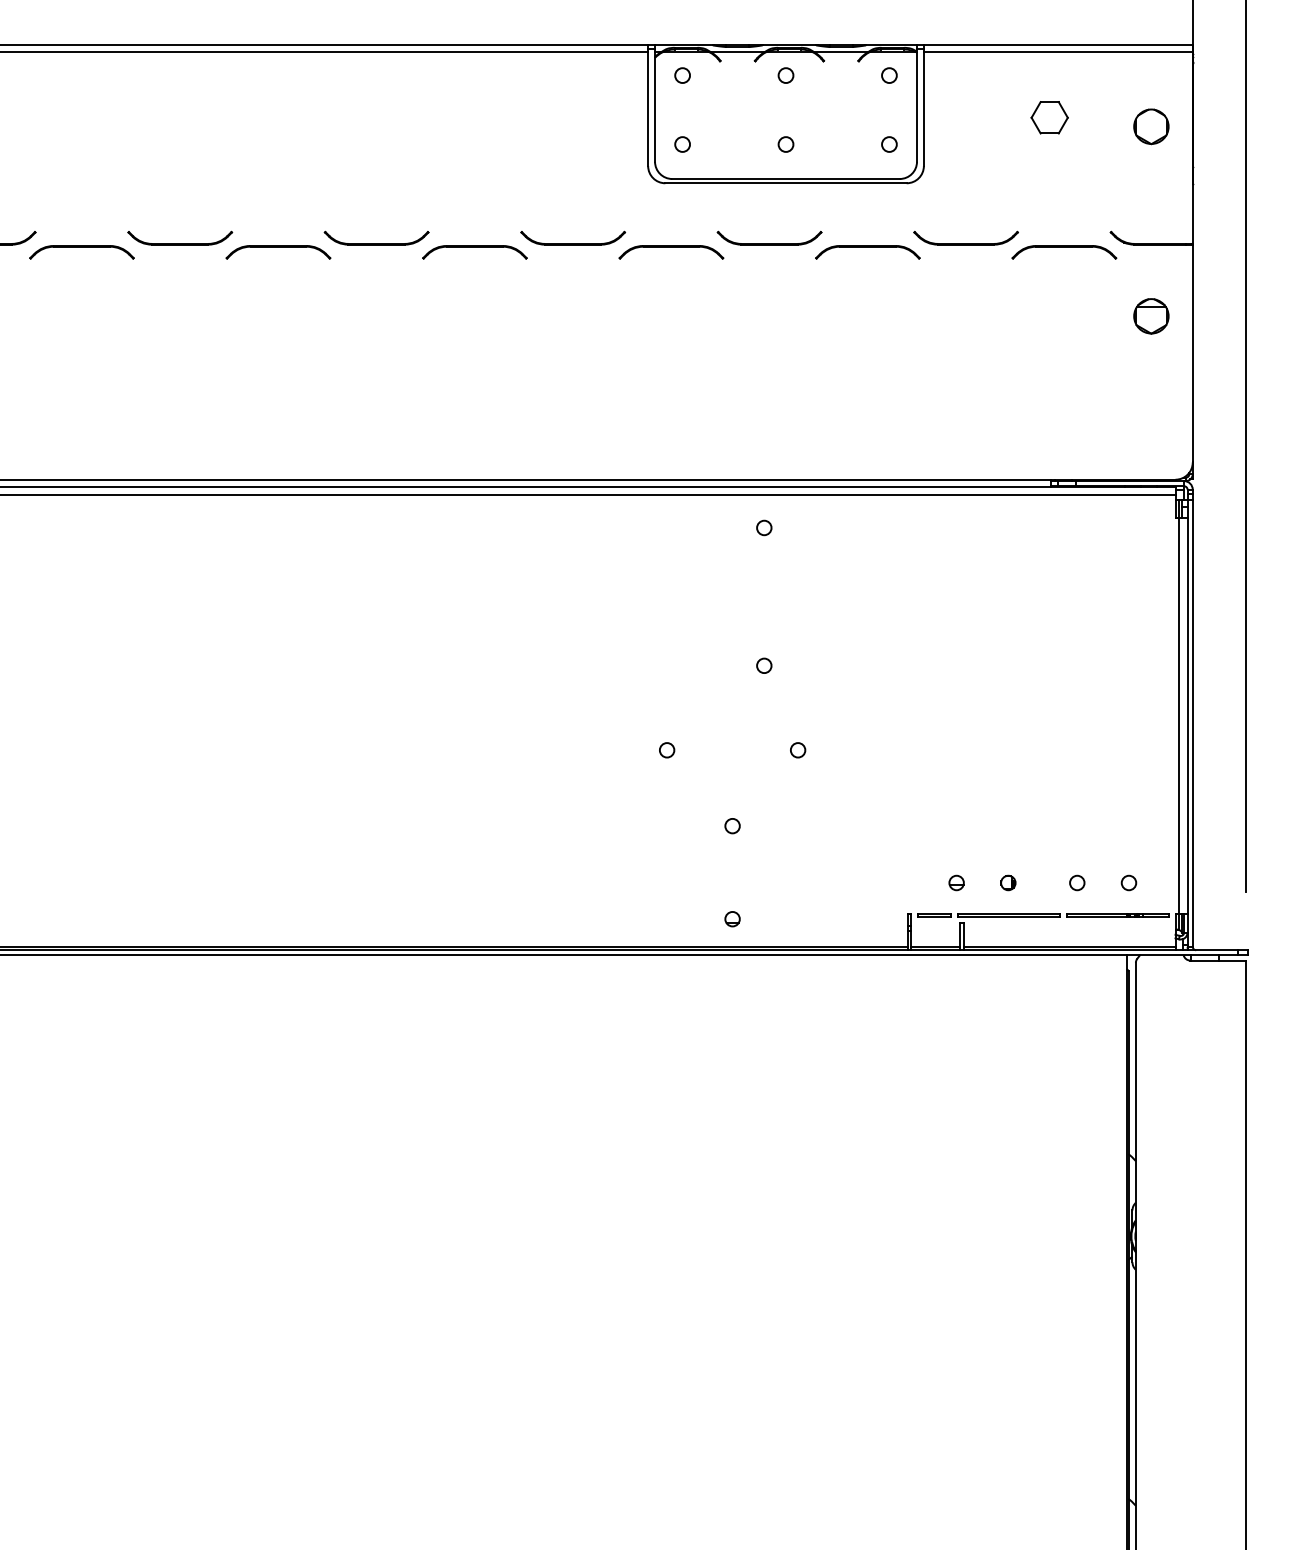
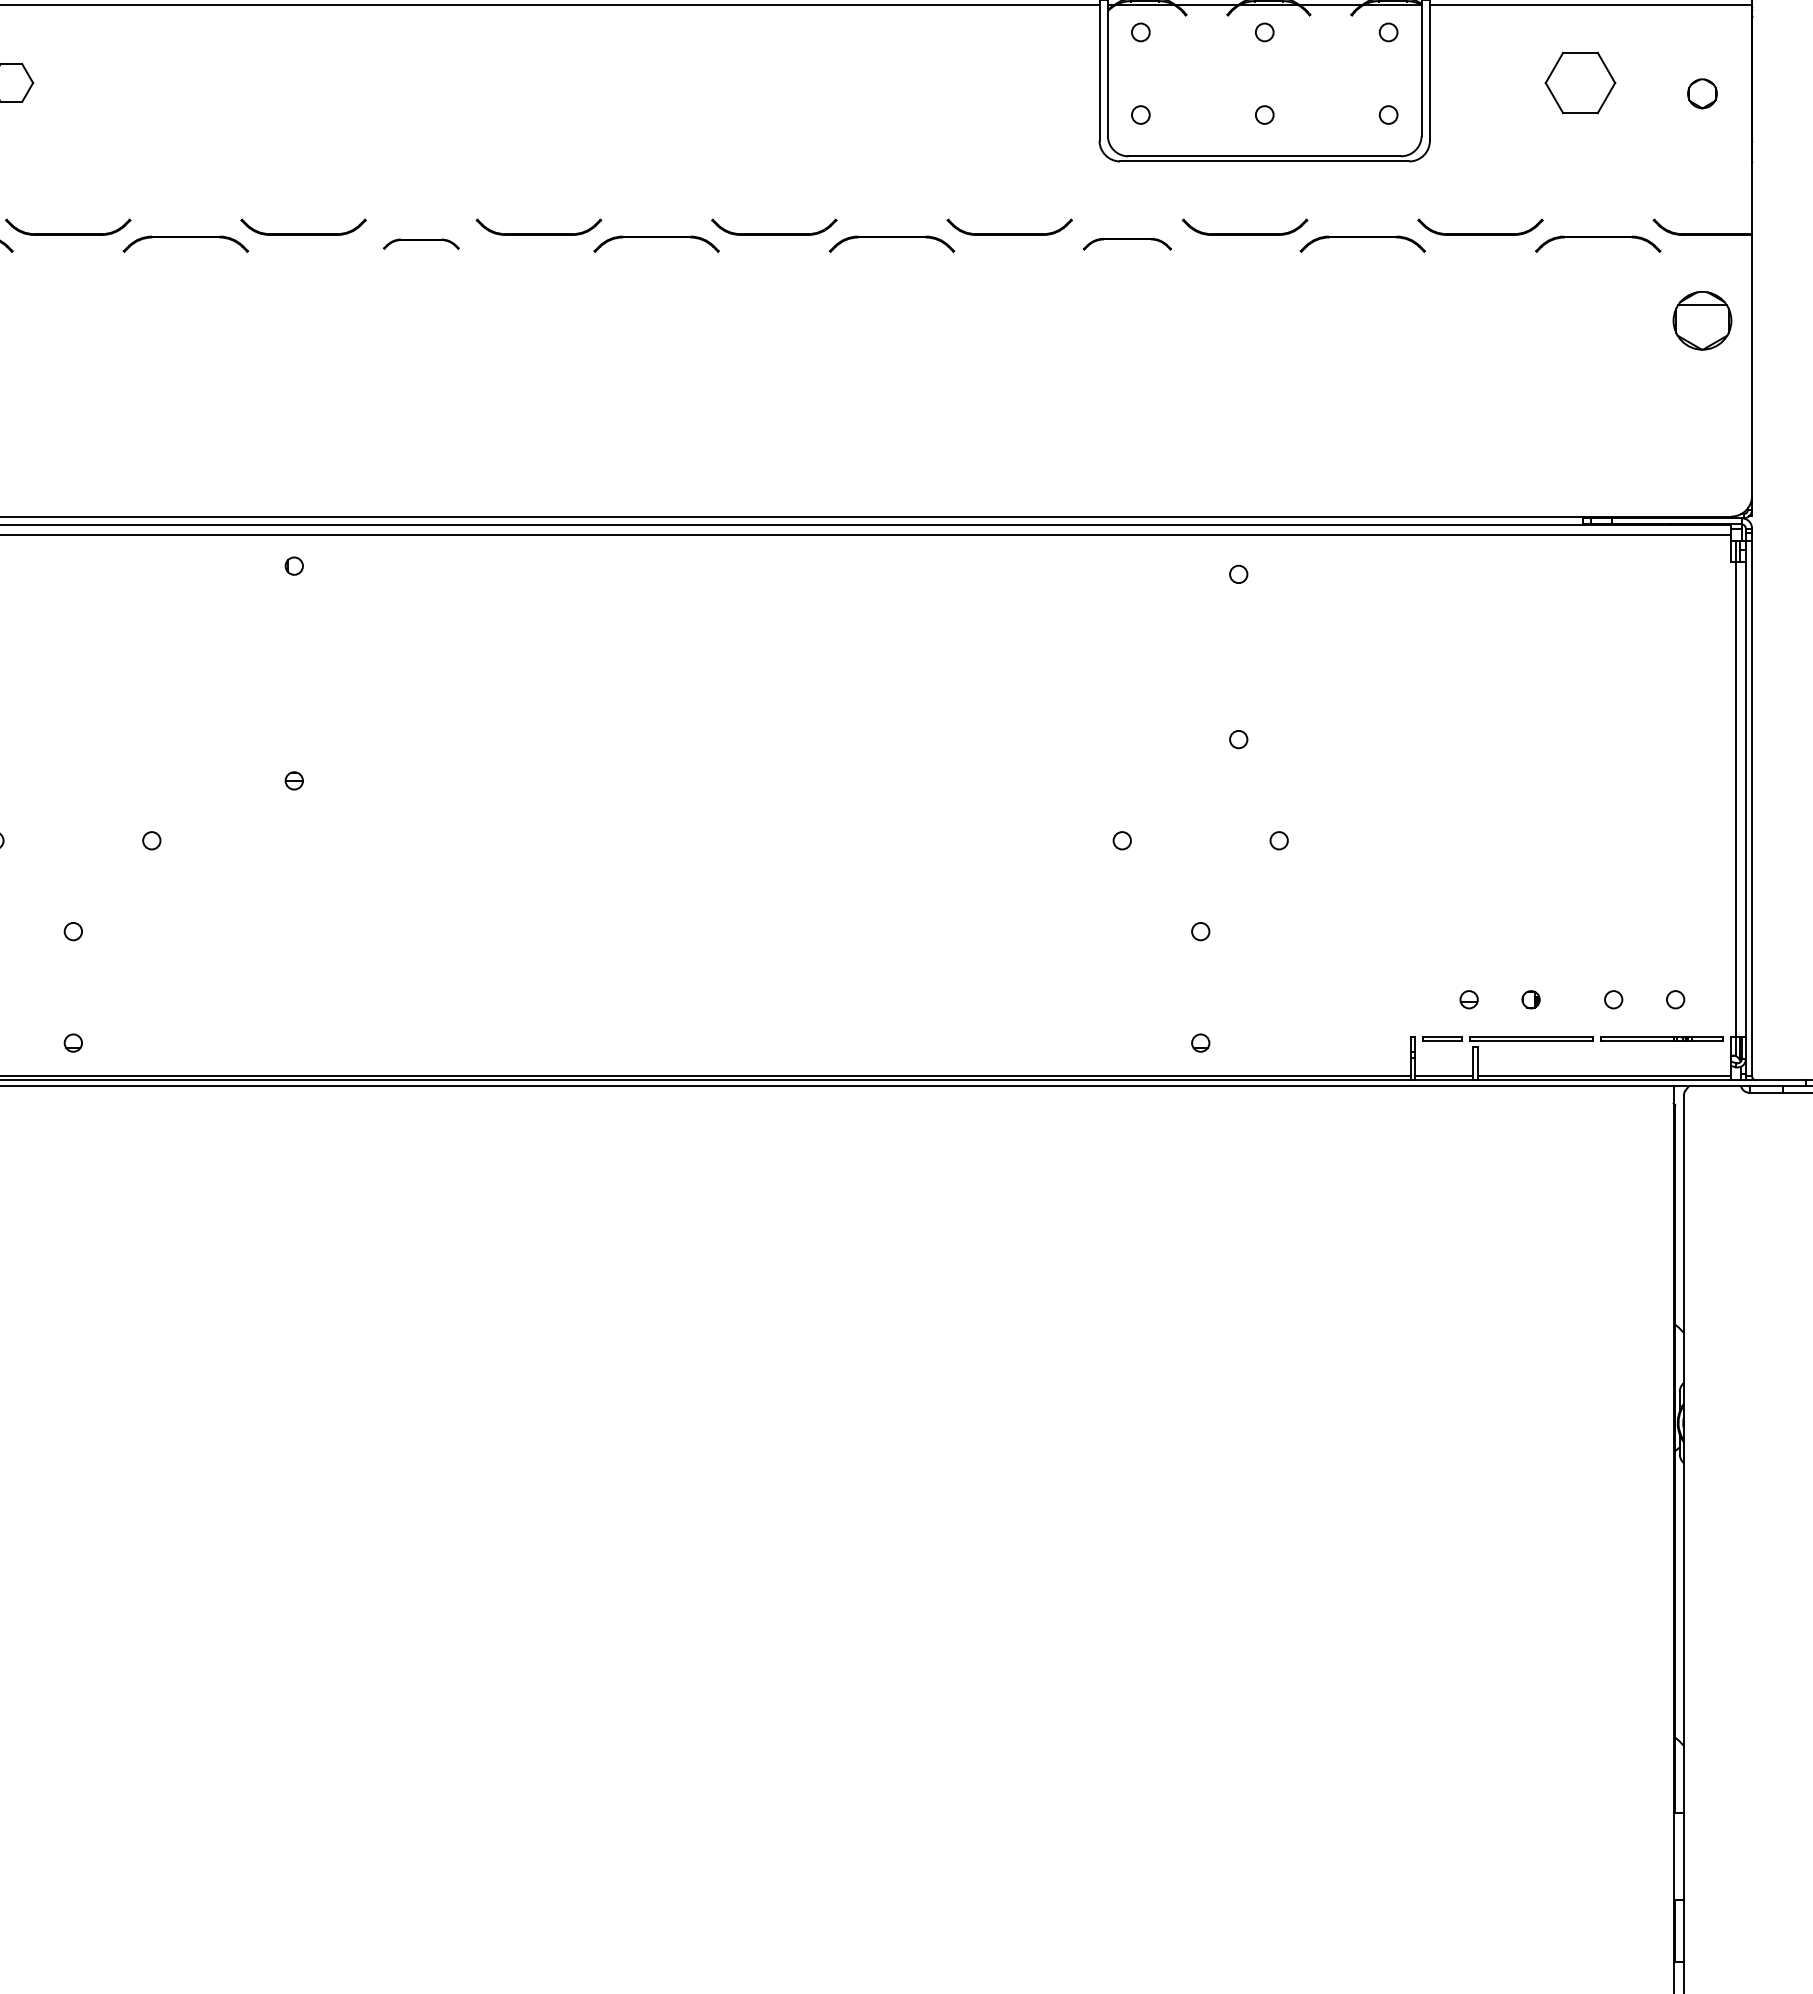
part: (1049, 117) -> (1580, 82), size x1.6
part: (1151, 126) -> (1702, 93), size x0.7
part: (82, 251) -> (421, 243), size x0.6
part: (671, 251) -> (1127, 243), size x0.7
part: (1151, 316) -> (1702, 320), size x1.4

